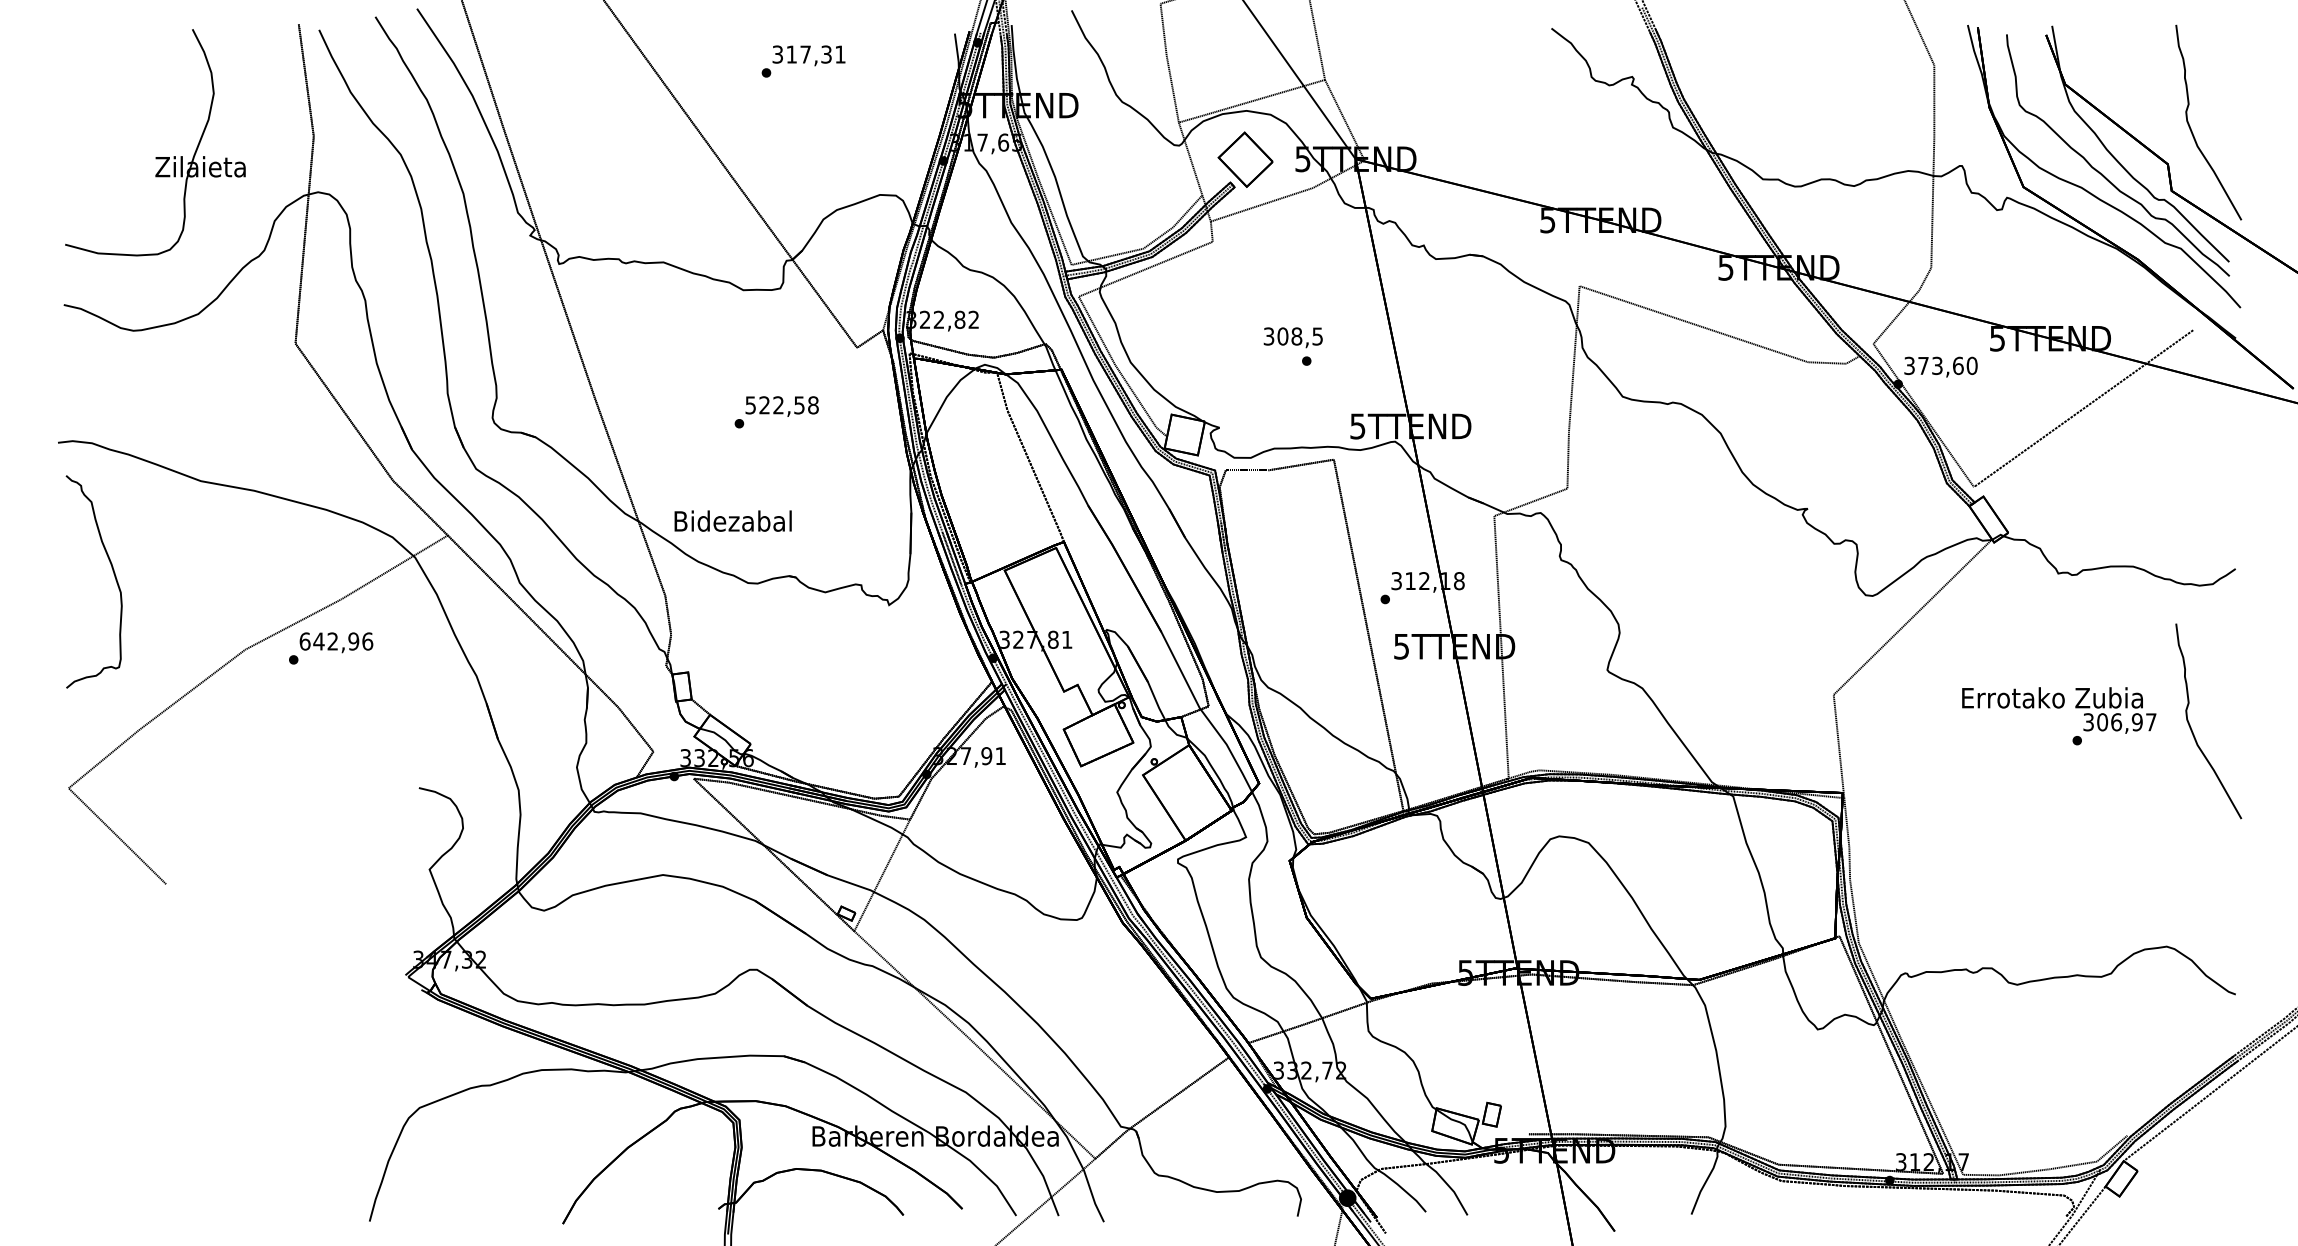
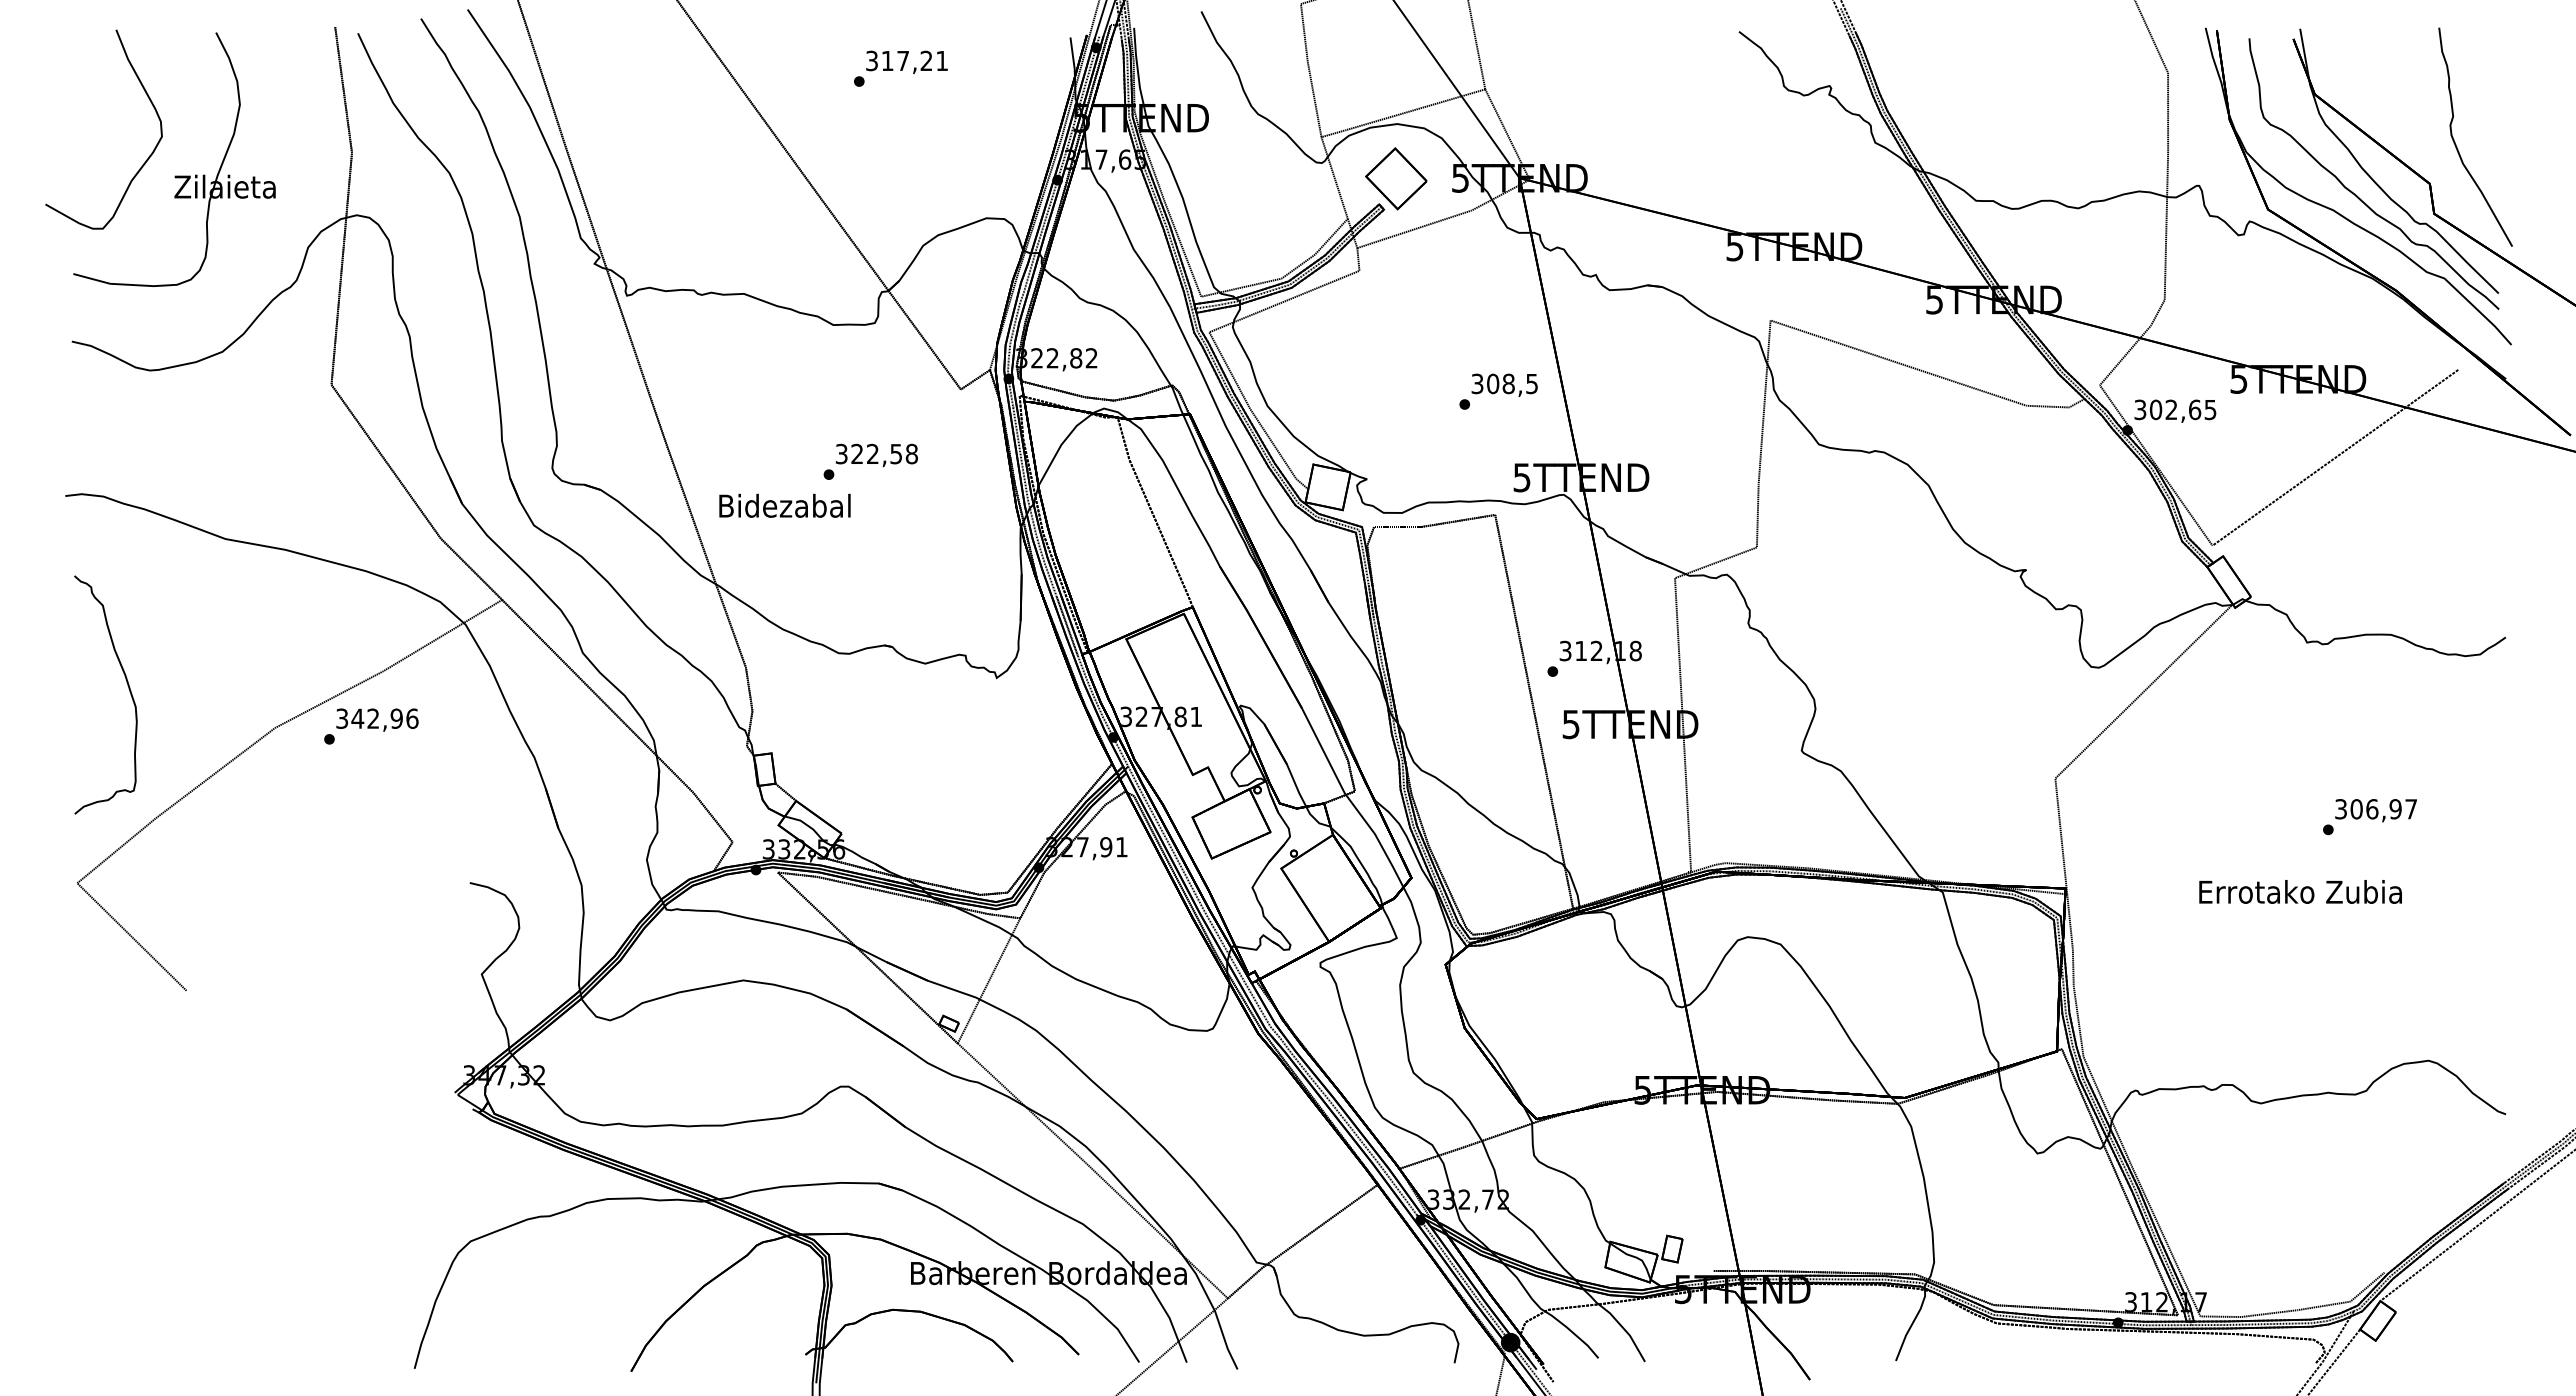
text: (826, 55) -> (926, 61), 317,31 -> 317,21
curve: (129, 143) -> (145, 160), added
text: (1293, 337) -> (1504, 384), moved
text: (1947, 365) -> (2182, 409), 373,60 -> 302,65
text: (750, 404) -> (841, 453), 522,58 -> 322,58
text: (732, 520) -> (784, 505), moved
curve: (113, 573) -> (127, 685), moved
text: (305, 641) -> (342, 718), 642,96 -> 342,96
text: (2052, 697) -> (2300, 891), moved
curve: (2192, 729) -> (2457, 817), removed

